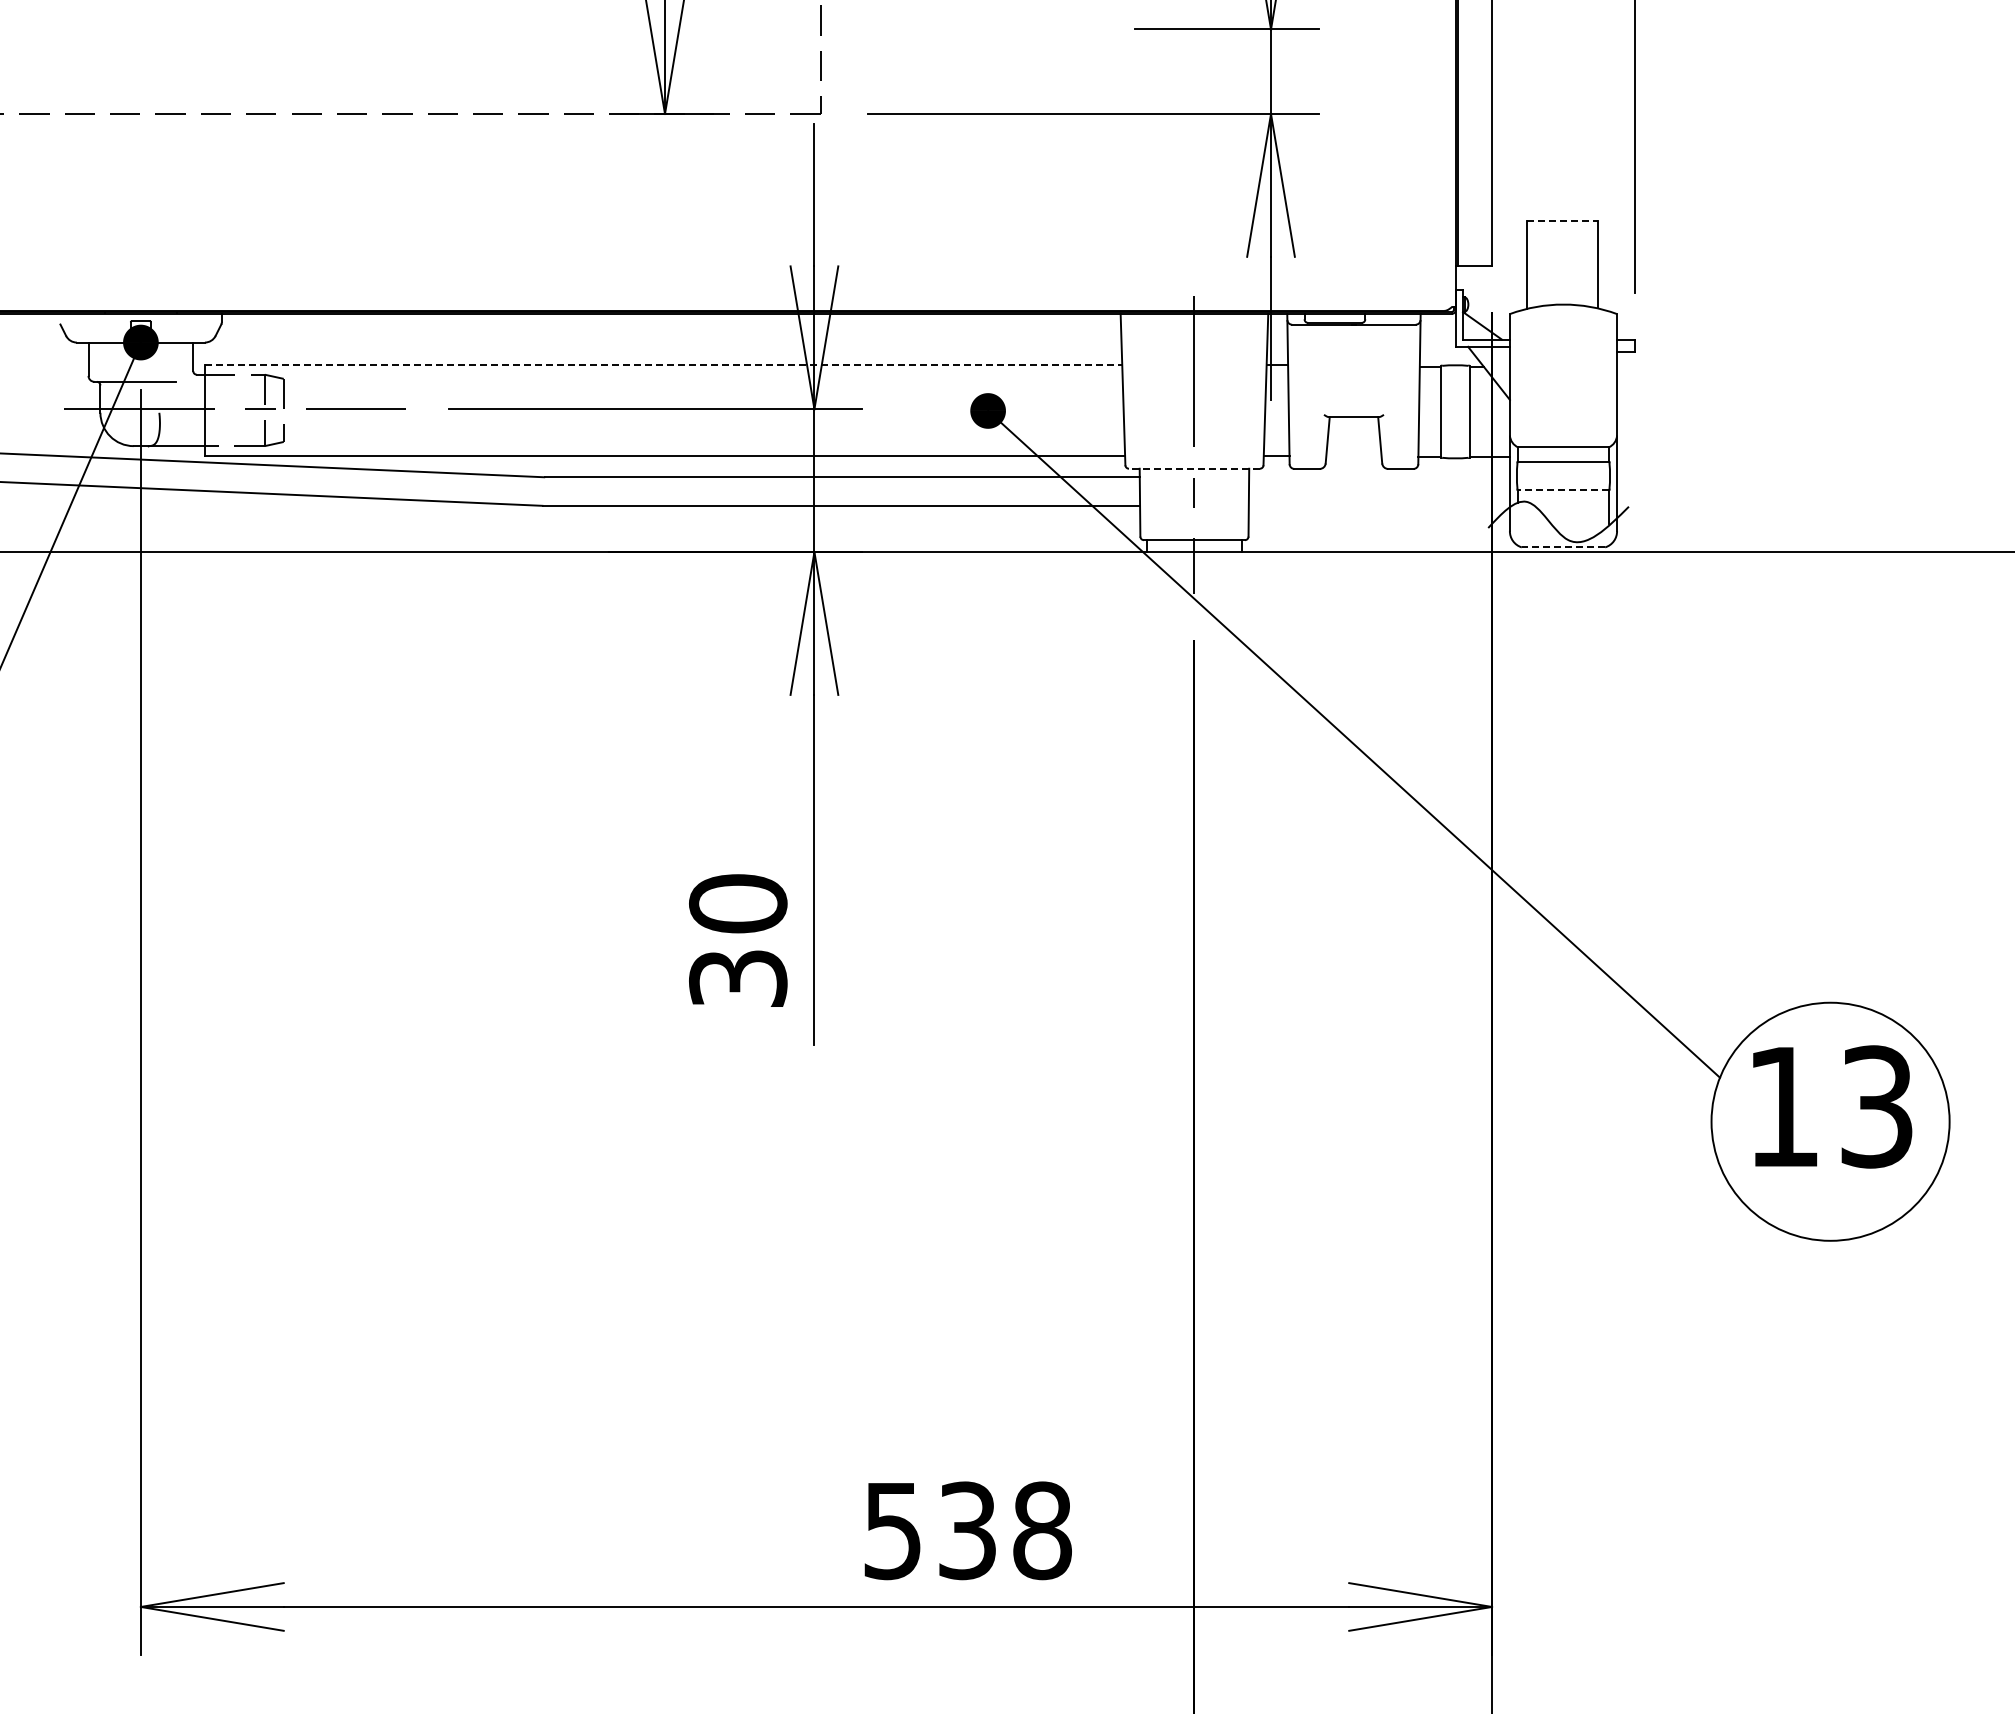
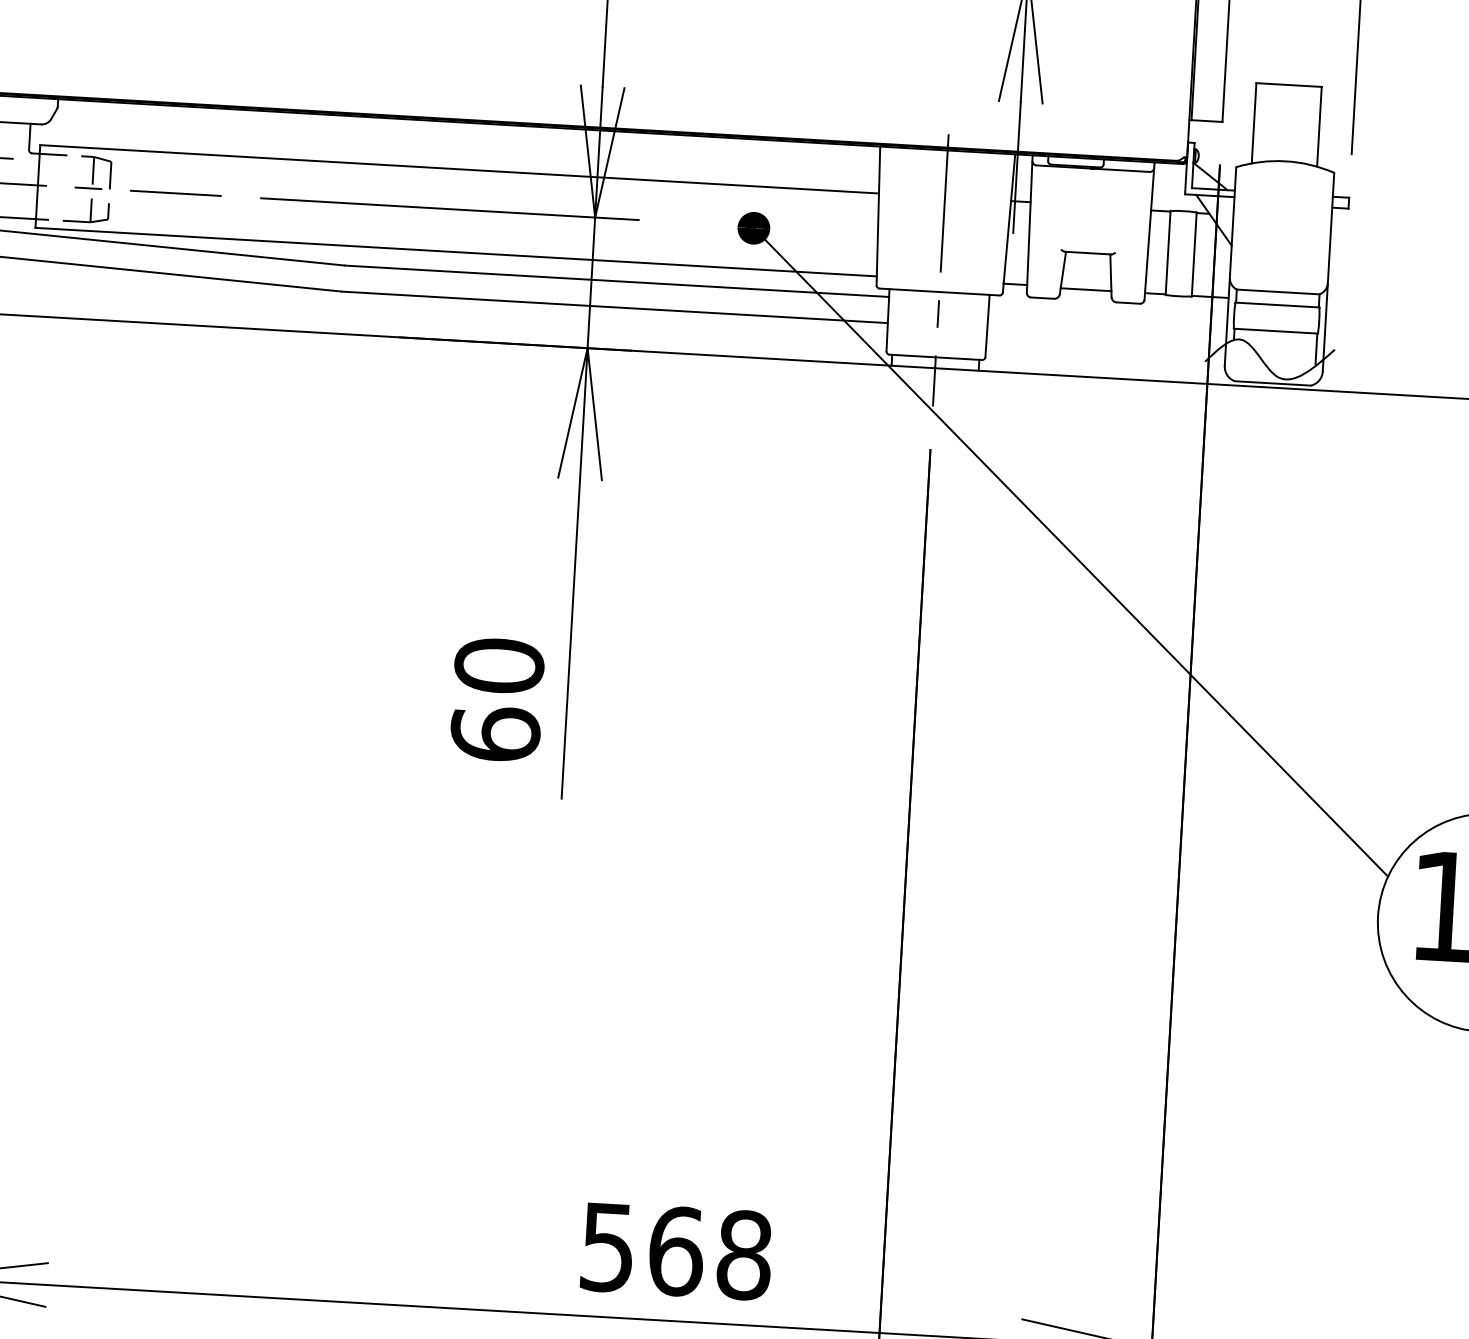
line: (1562, 221) -> (1289, 85), dashed -> solid
line: (663, 365) -> (459, 169), dashed -> solid
line: (1353, 457) -> (1085, 290), added
line: (1193, 468) -> (938, 291), dashed -> solid
line: (1563, 490) -> (1275, 331), dashed -> solid
line: (1563, 547) -> (1272, 383), dashed -> solid
text: (738, 977) -> (495, 733), 30 -> 60
text: (967, 1530) -> (676, 1251), 538 -> 568

